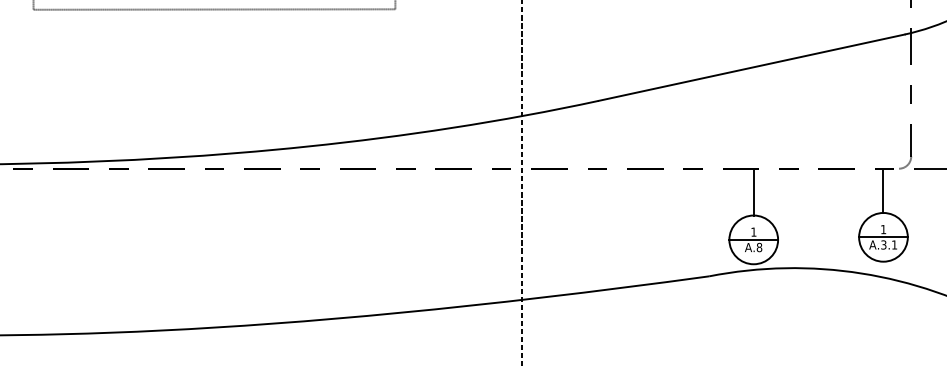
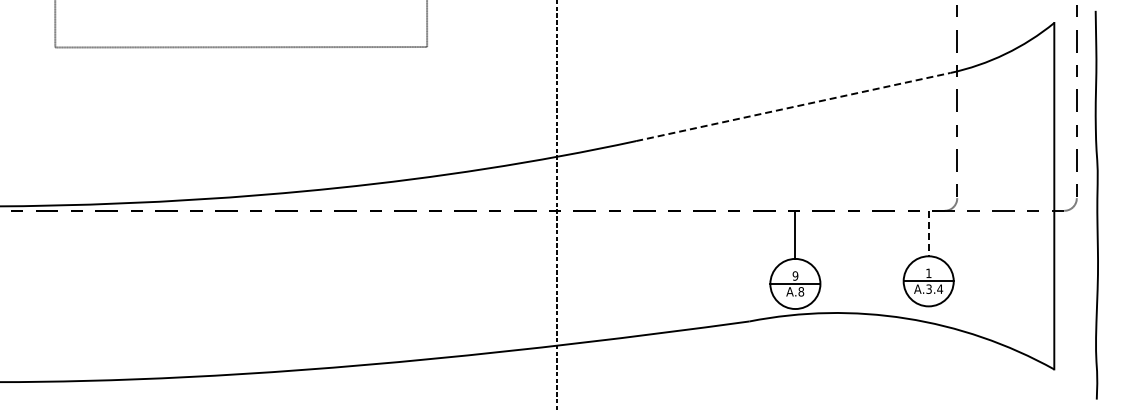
line: (751, 68) -> (793, 107), solid -> dashed
line: (883, 190) -> (928, 233), solid -> dashed
text: (753, 231) -> (795, 275), 1 -> 9
text: (894, 244) -> (940, 288), A.3.1 -> A.3.4

